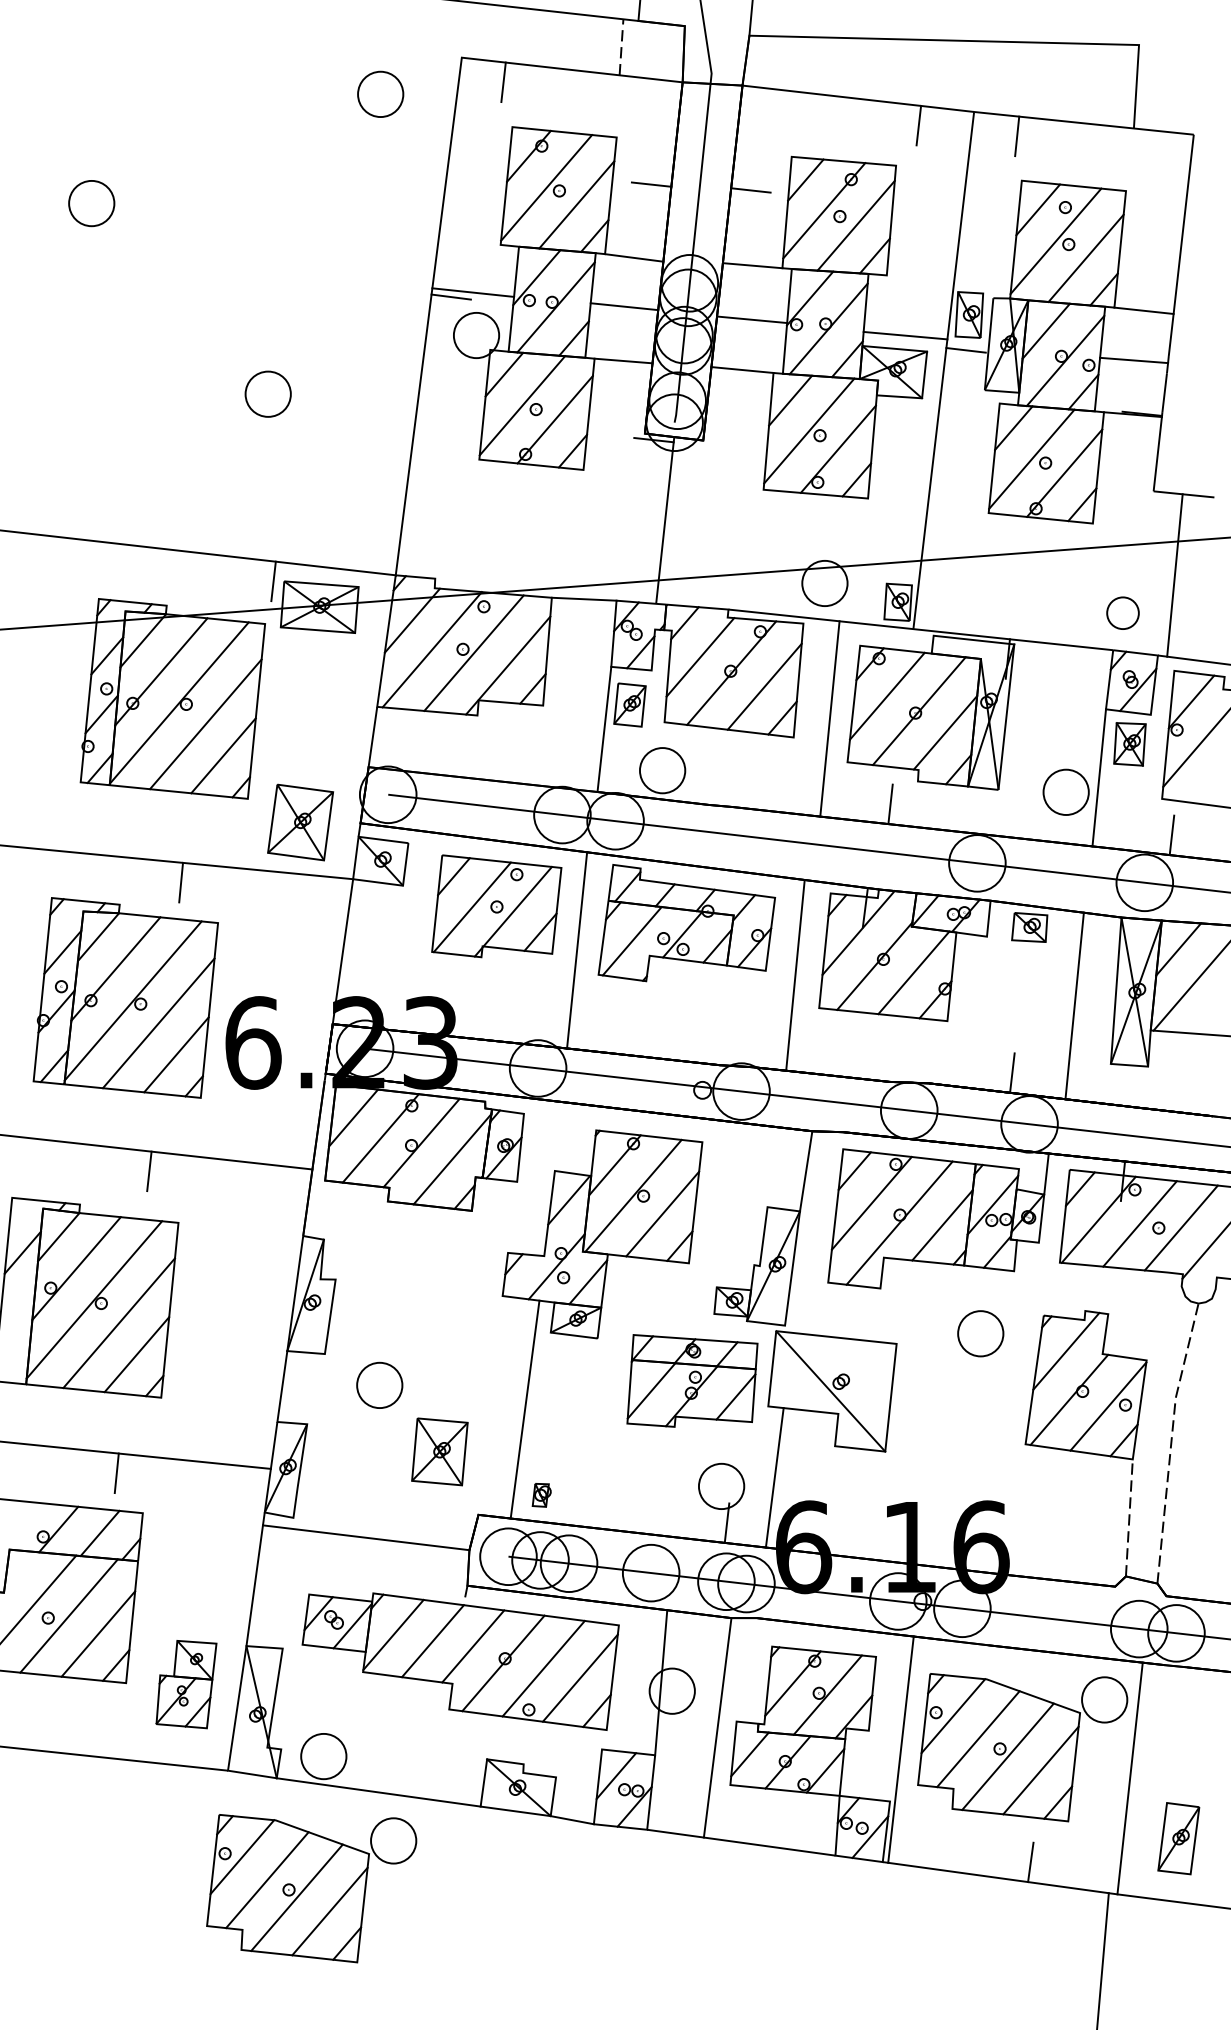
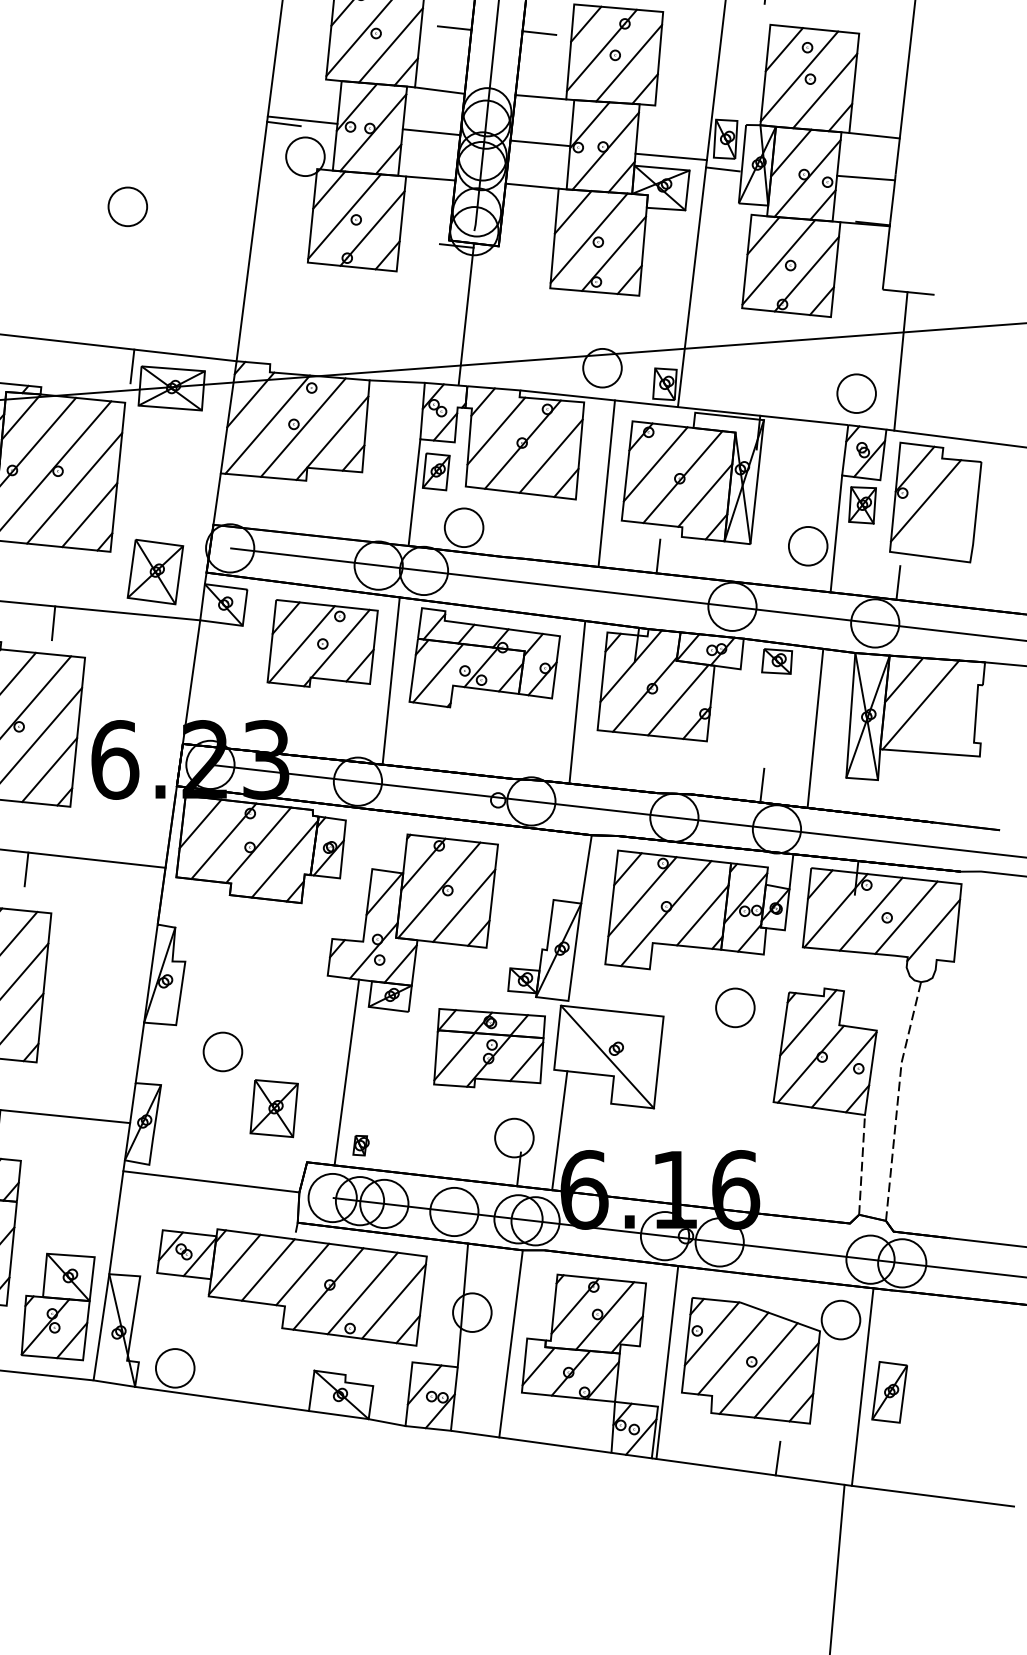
part: (1122, 612) -> (856, 392), size x1.43
part: (186, 1684) -> (58, 1306), size x1.43
part: (1178, 1838) -> (889, 1392), moved
part: (311, 1888) -> (164, 1480), removed

